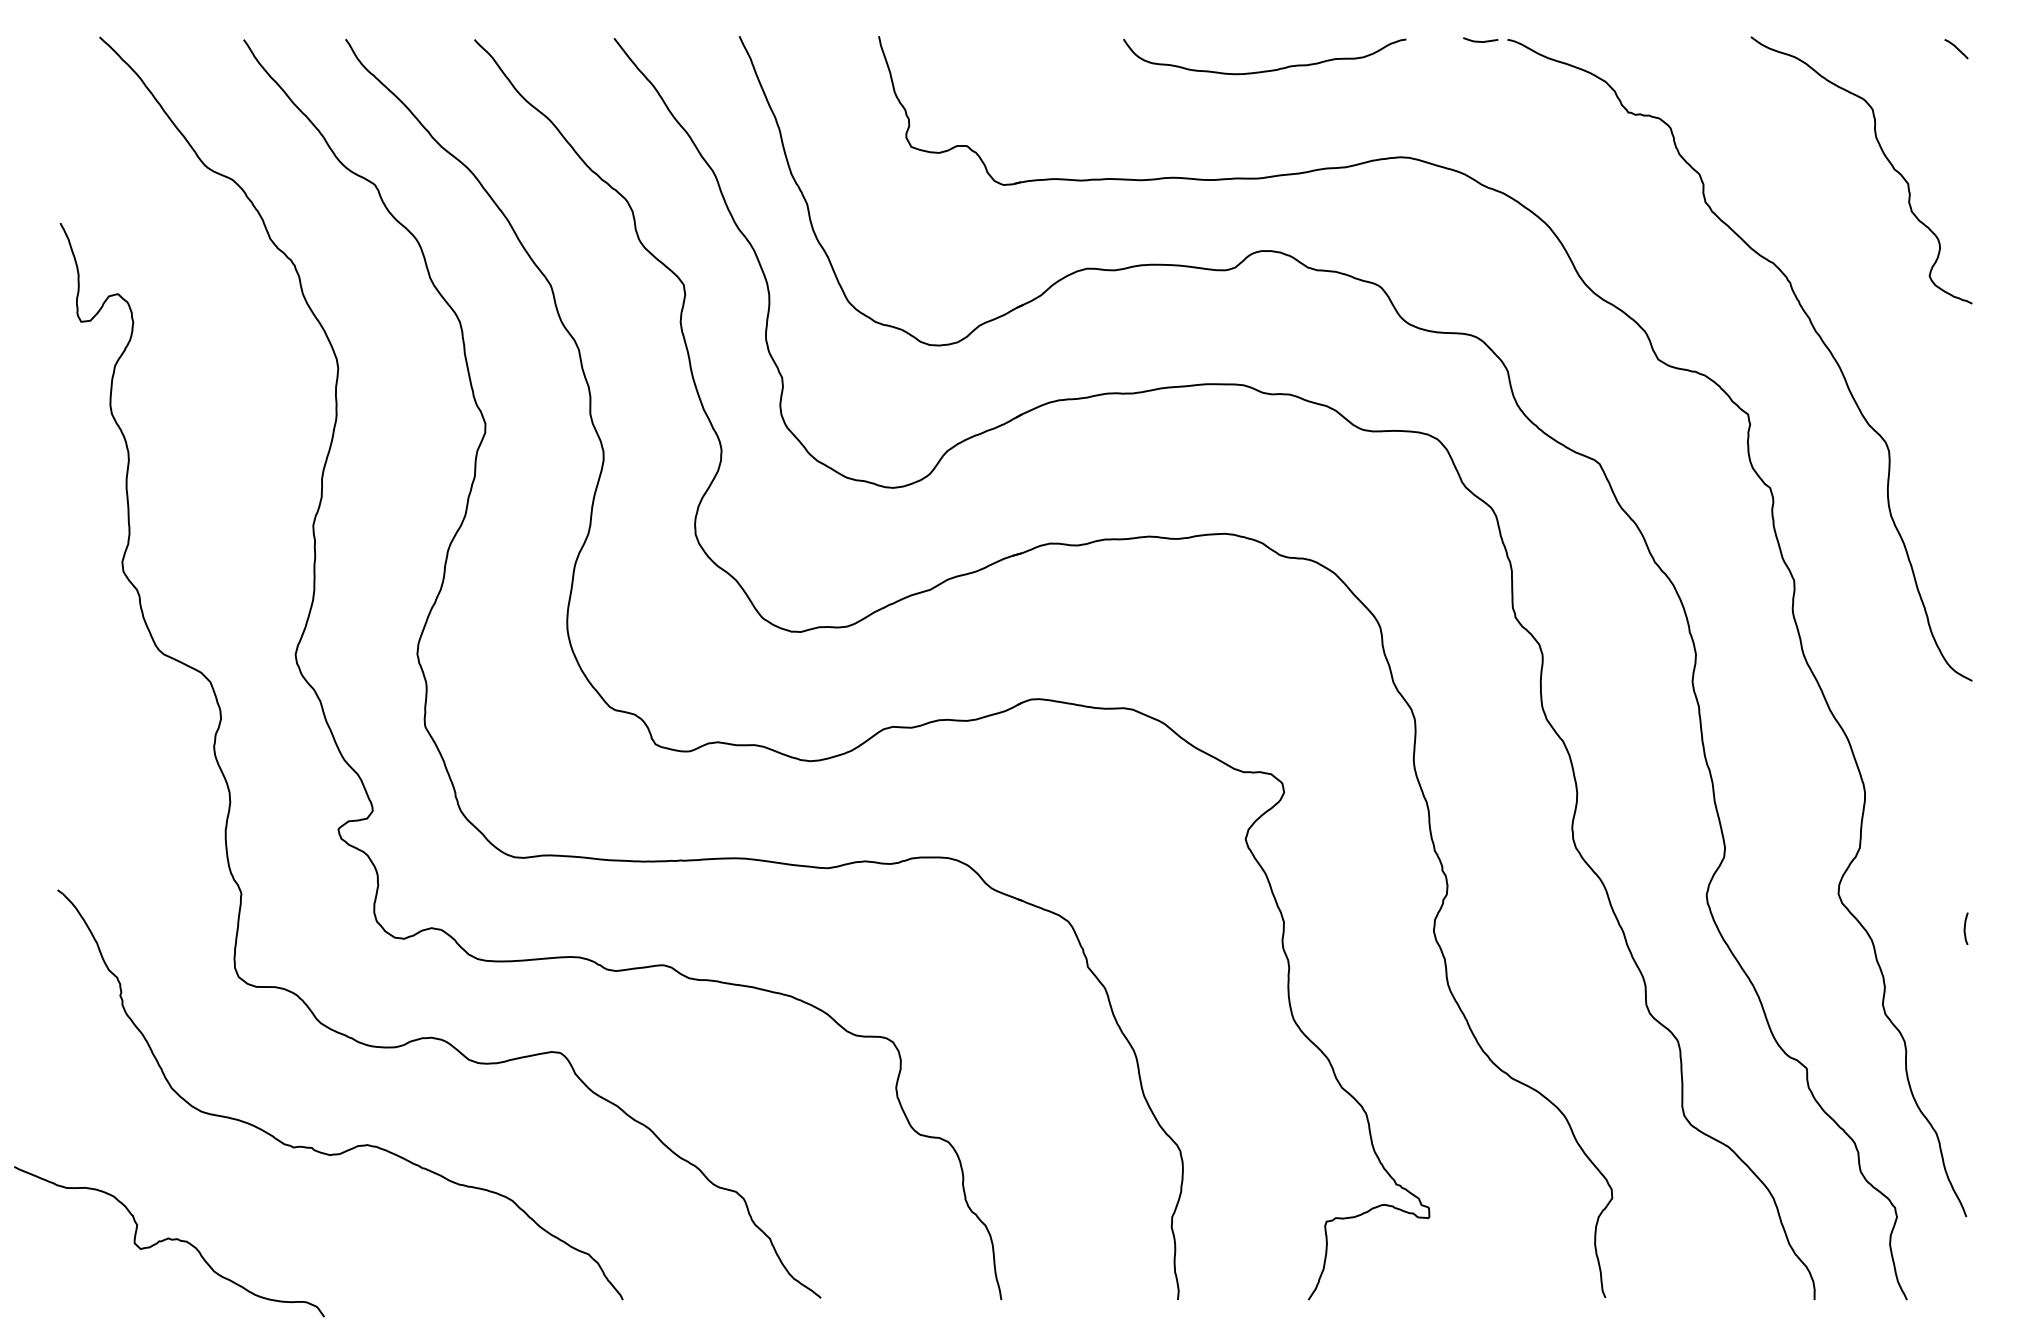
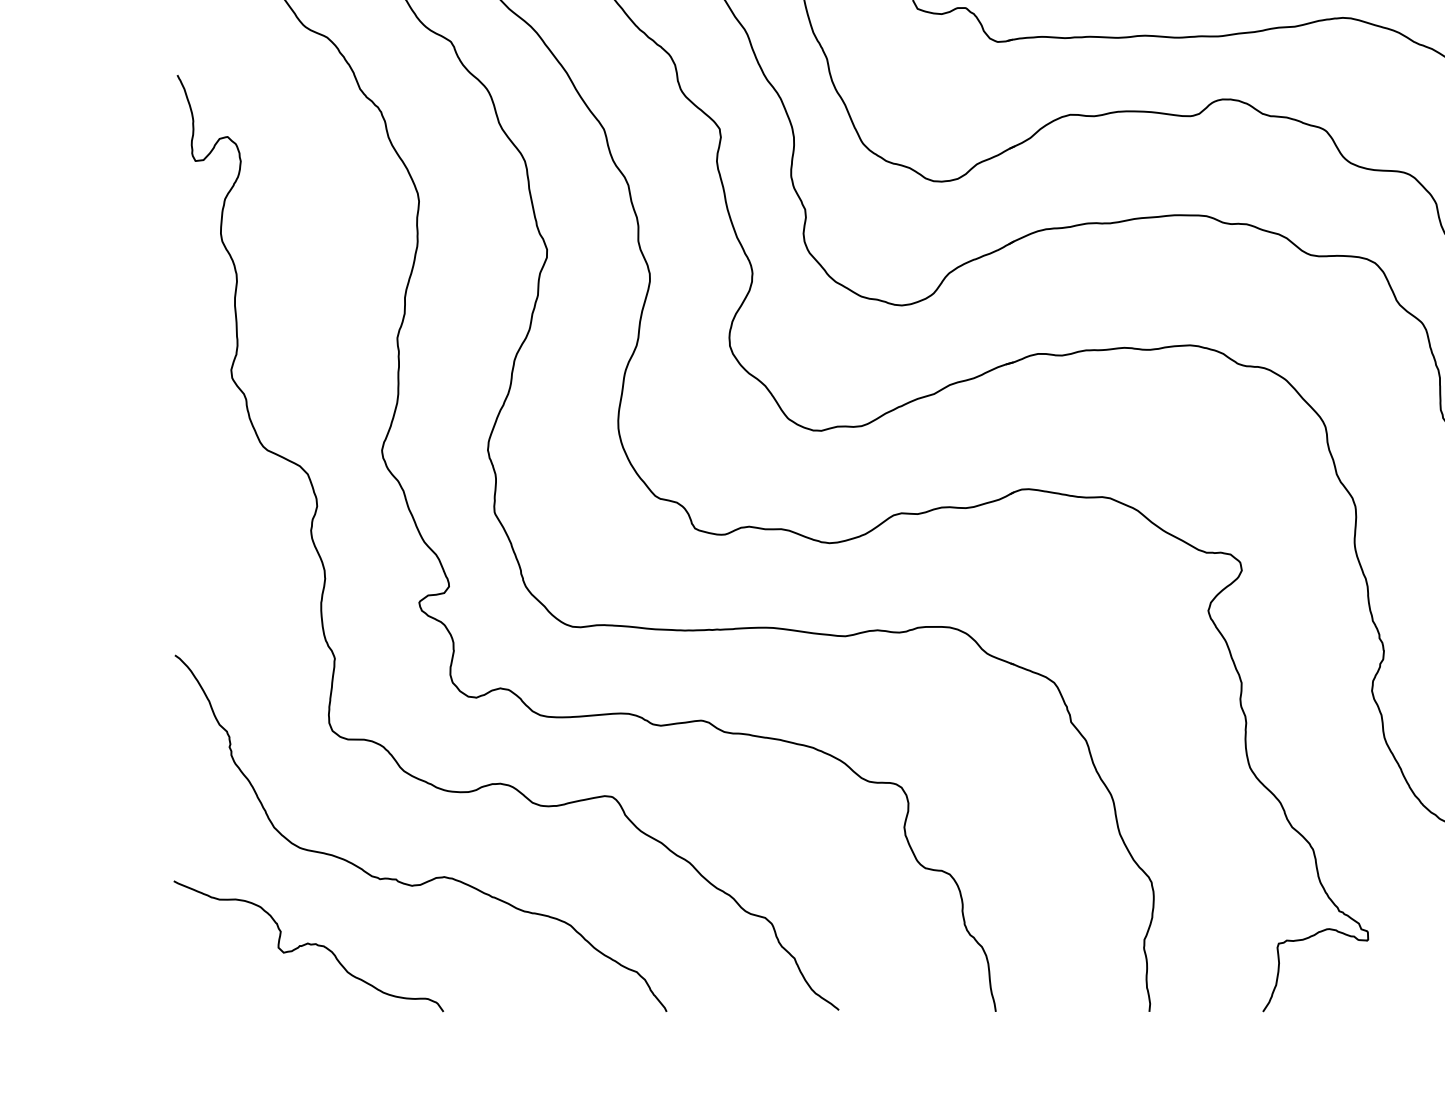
curve: (170, 1240) -> (309, 945), moved

